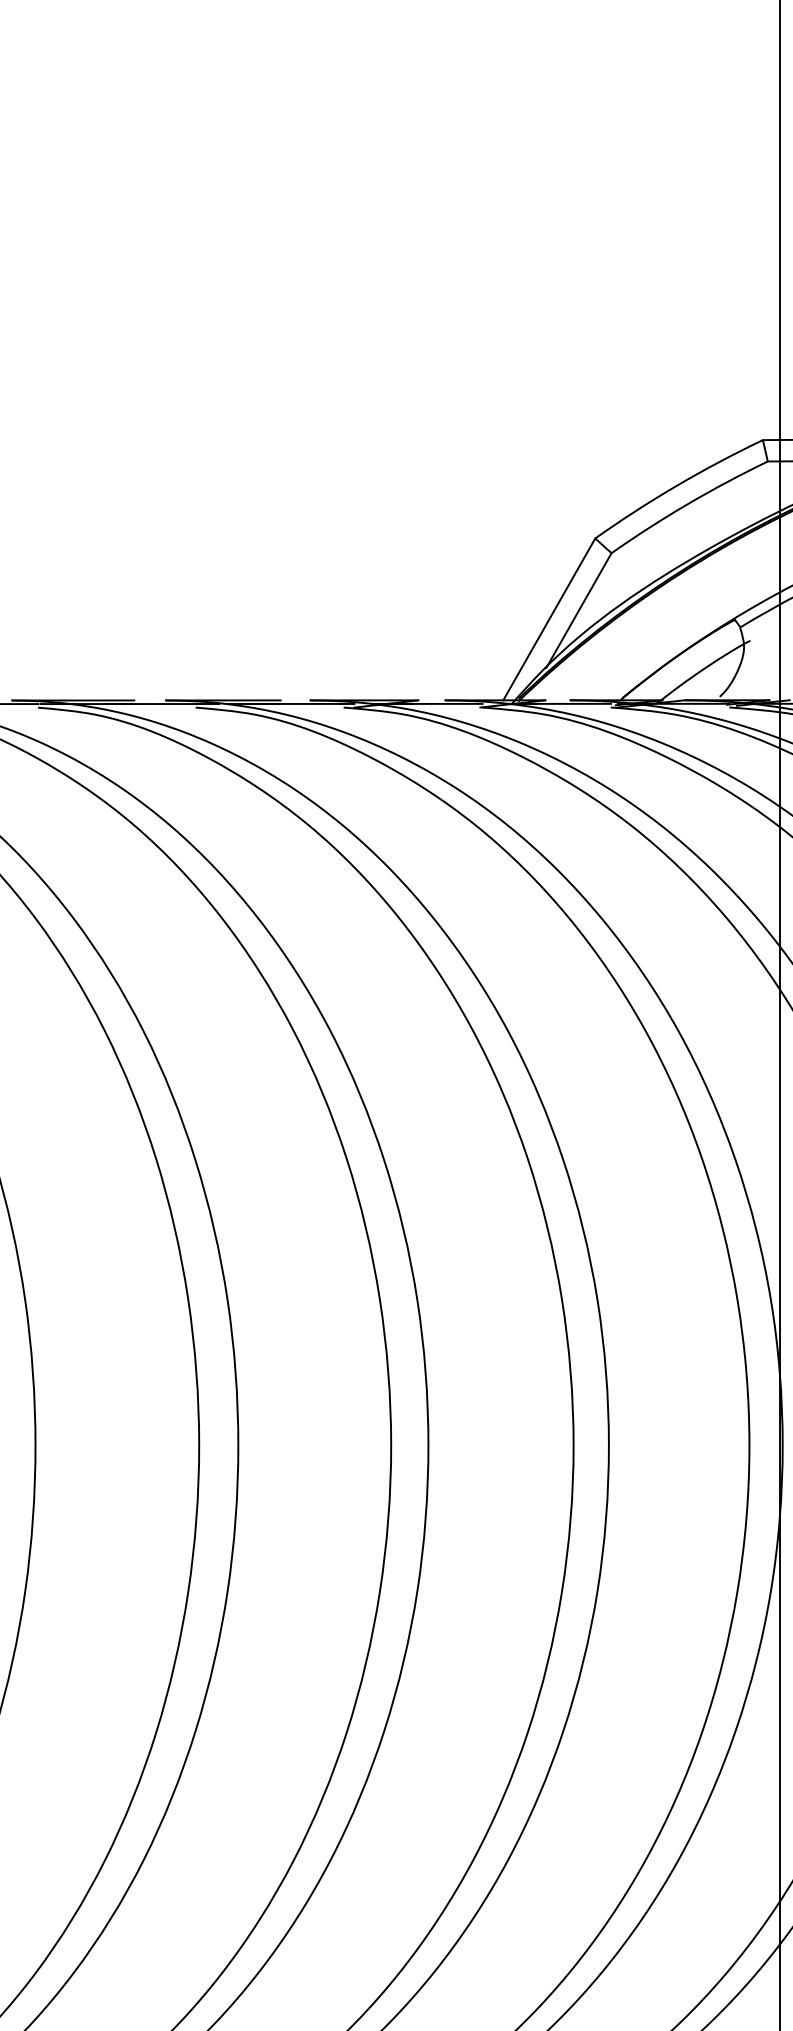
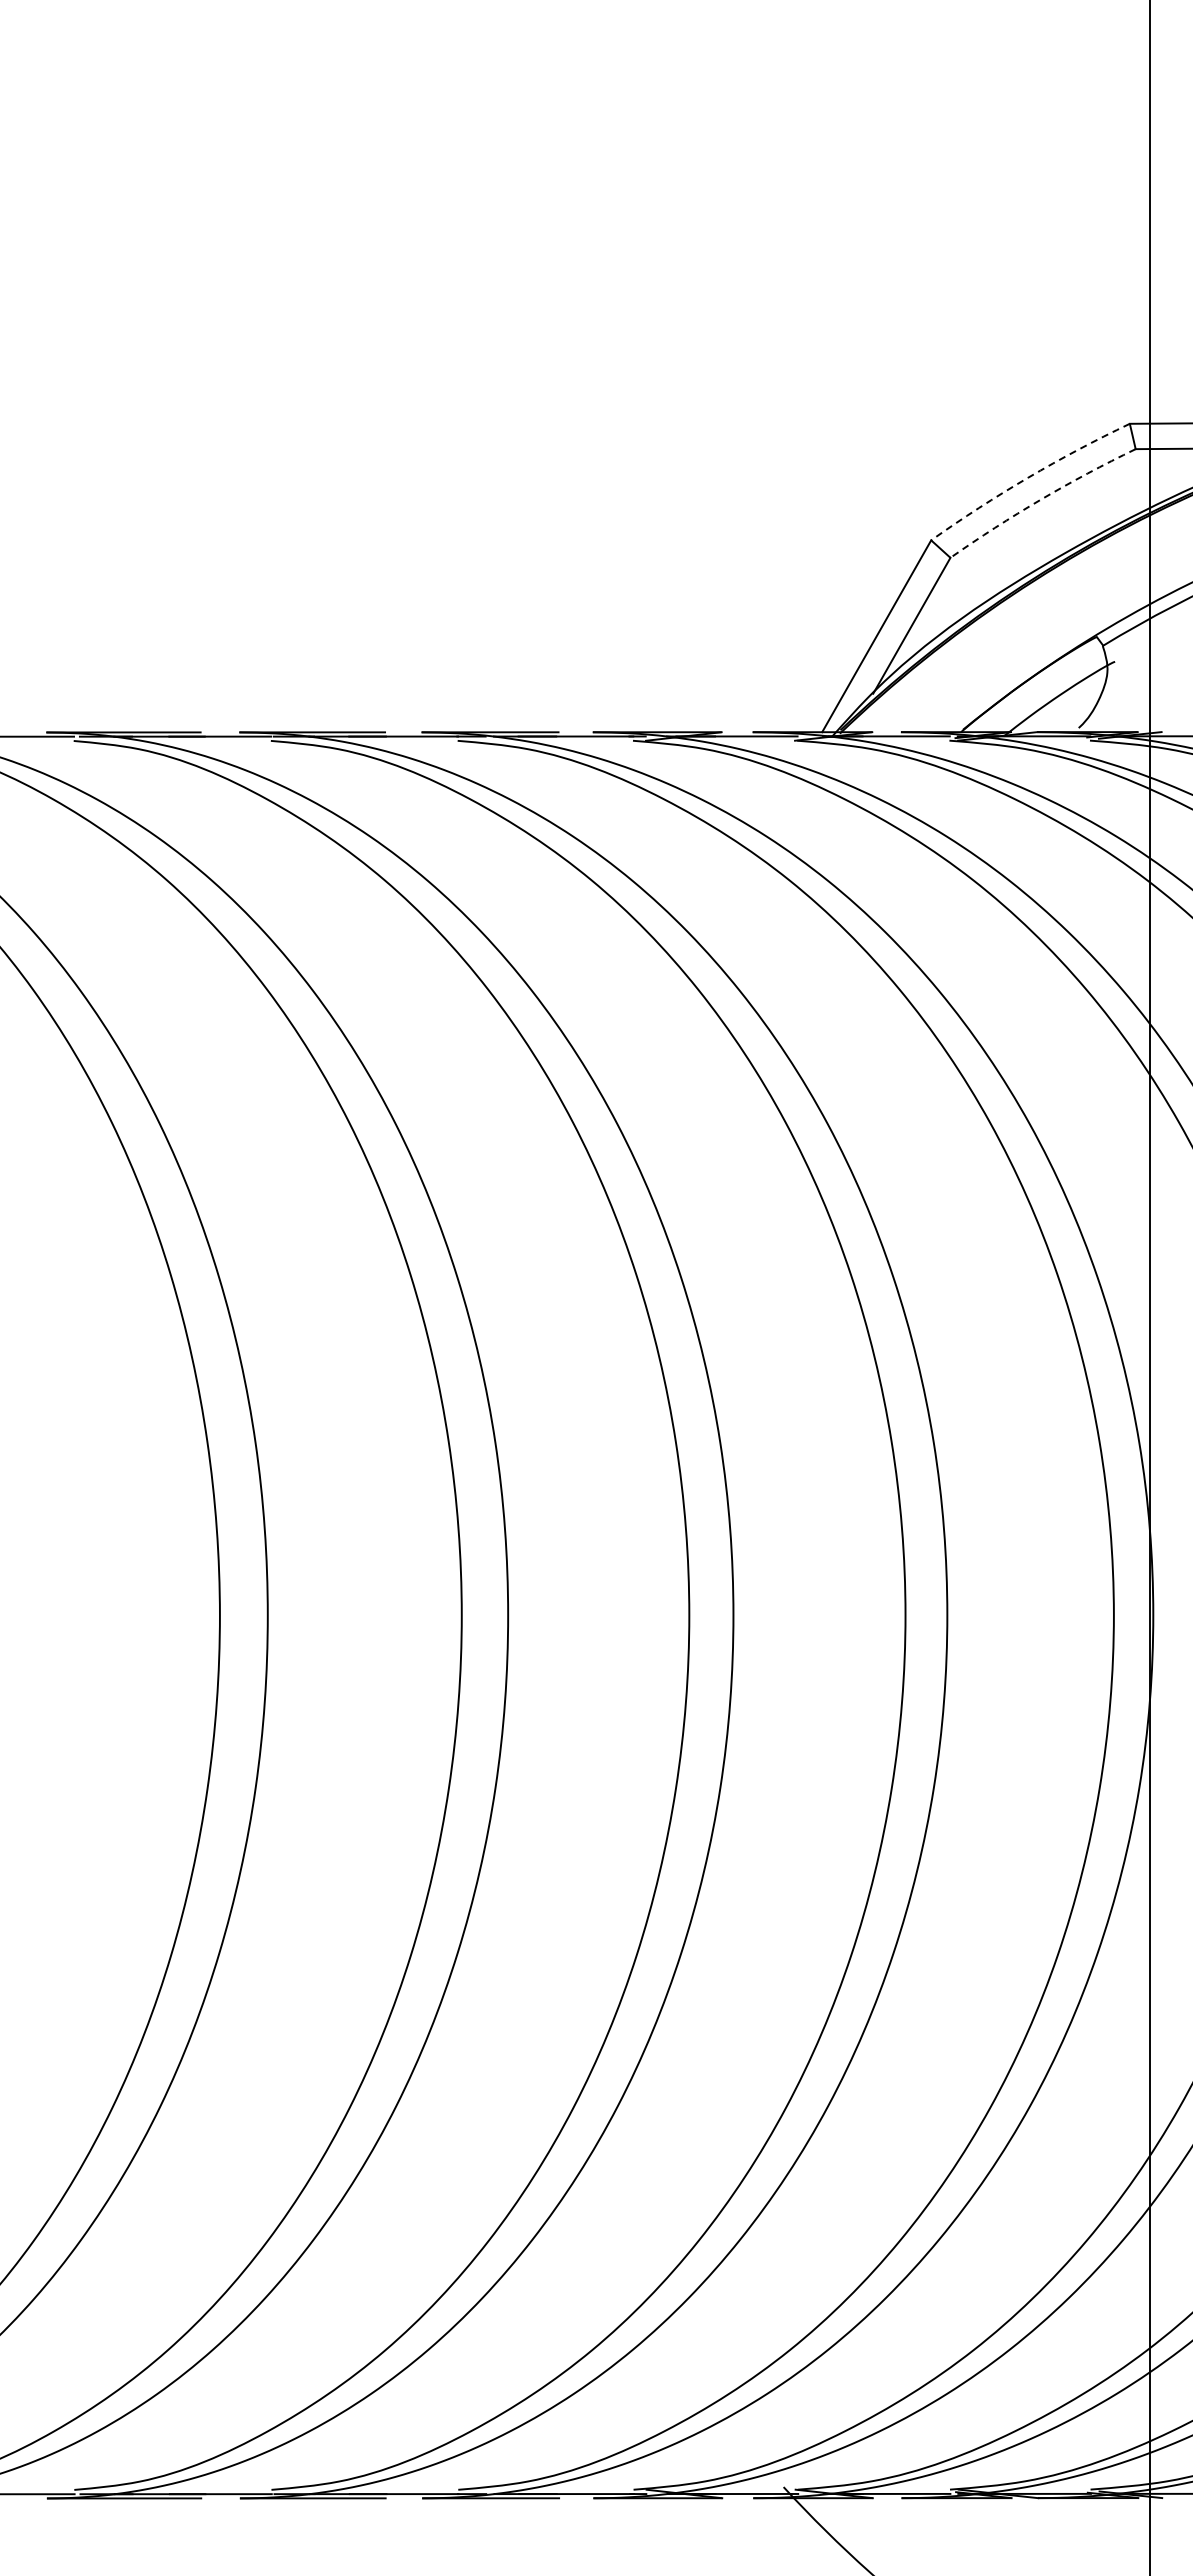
arc: (677, 485) -> (1028, 477), solid -> dashed
arc: (687, 503) -> (1040, 499), solid -> dashed

